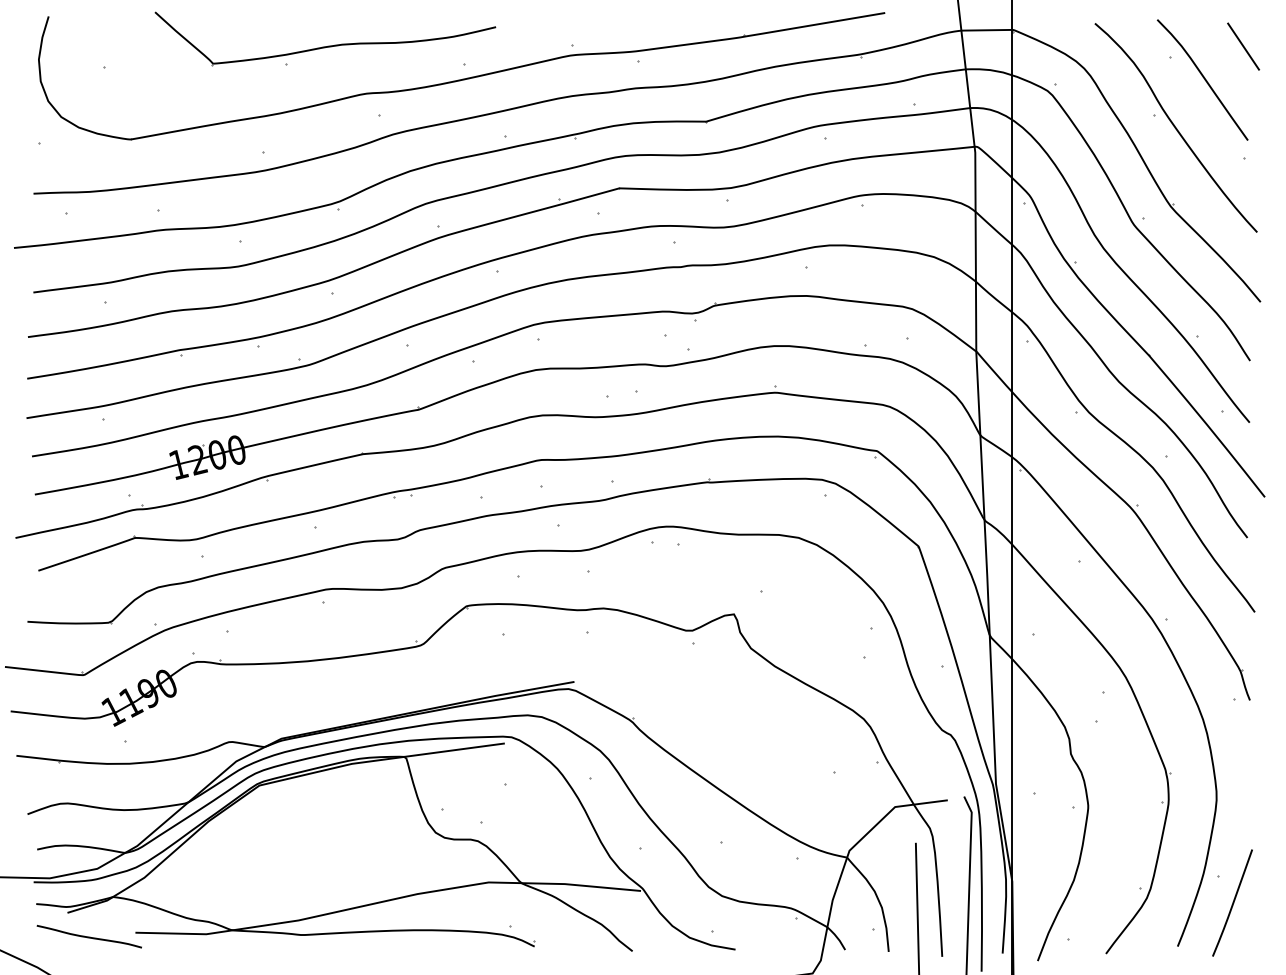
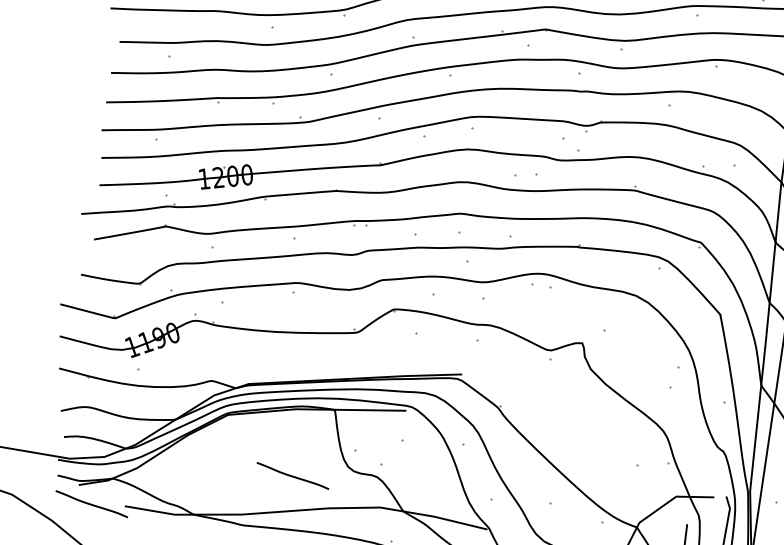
curve: (360, 856) -> (292, 475), added

